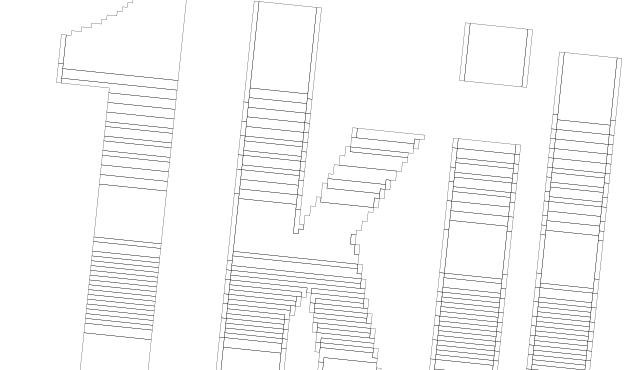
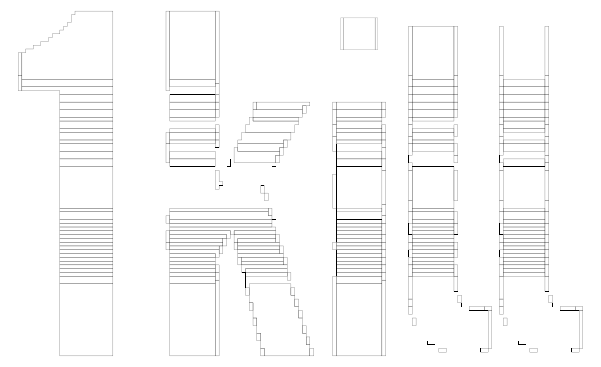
part: (495, 54) -> (358, 33), size x0.7

